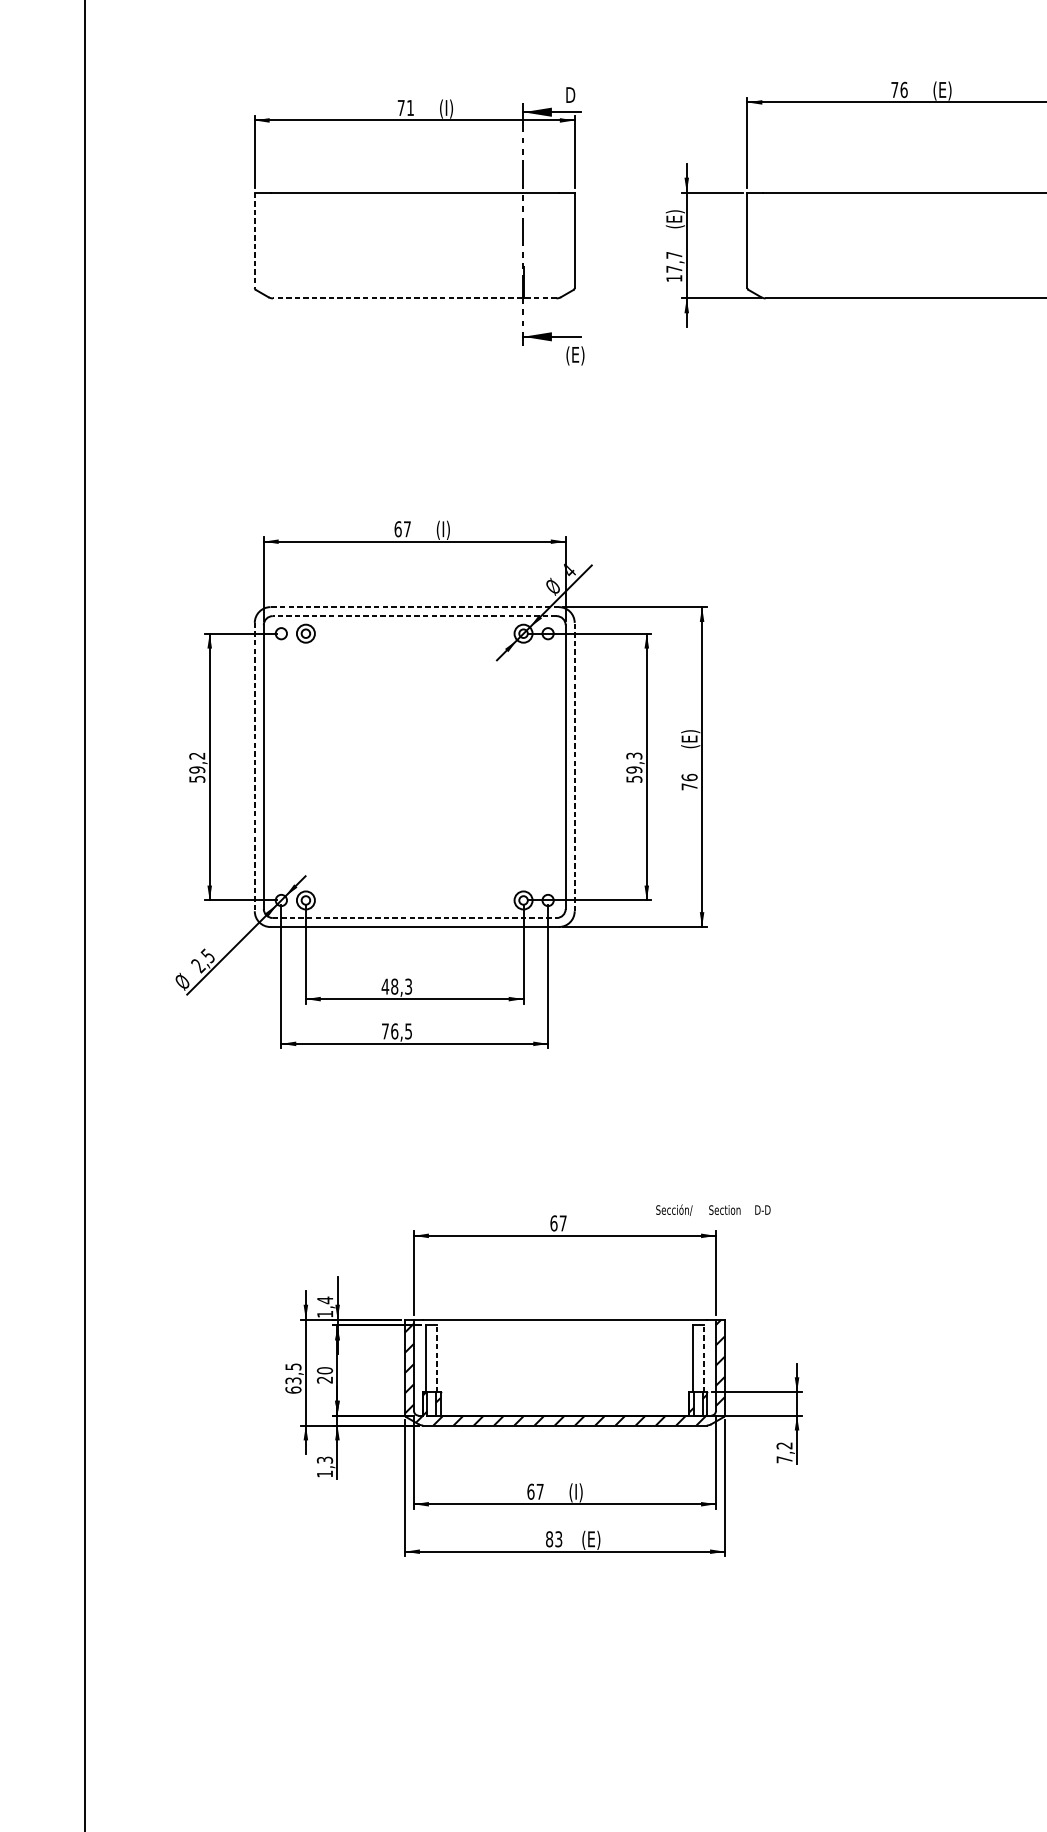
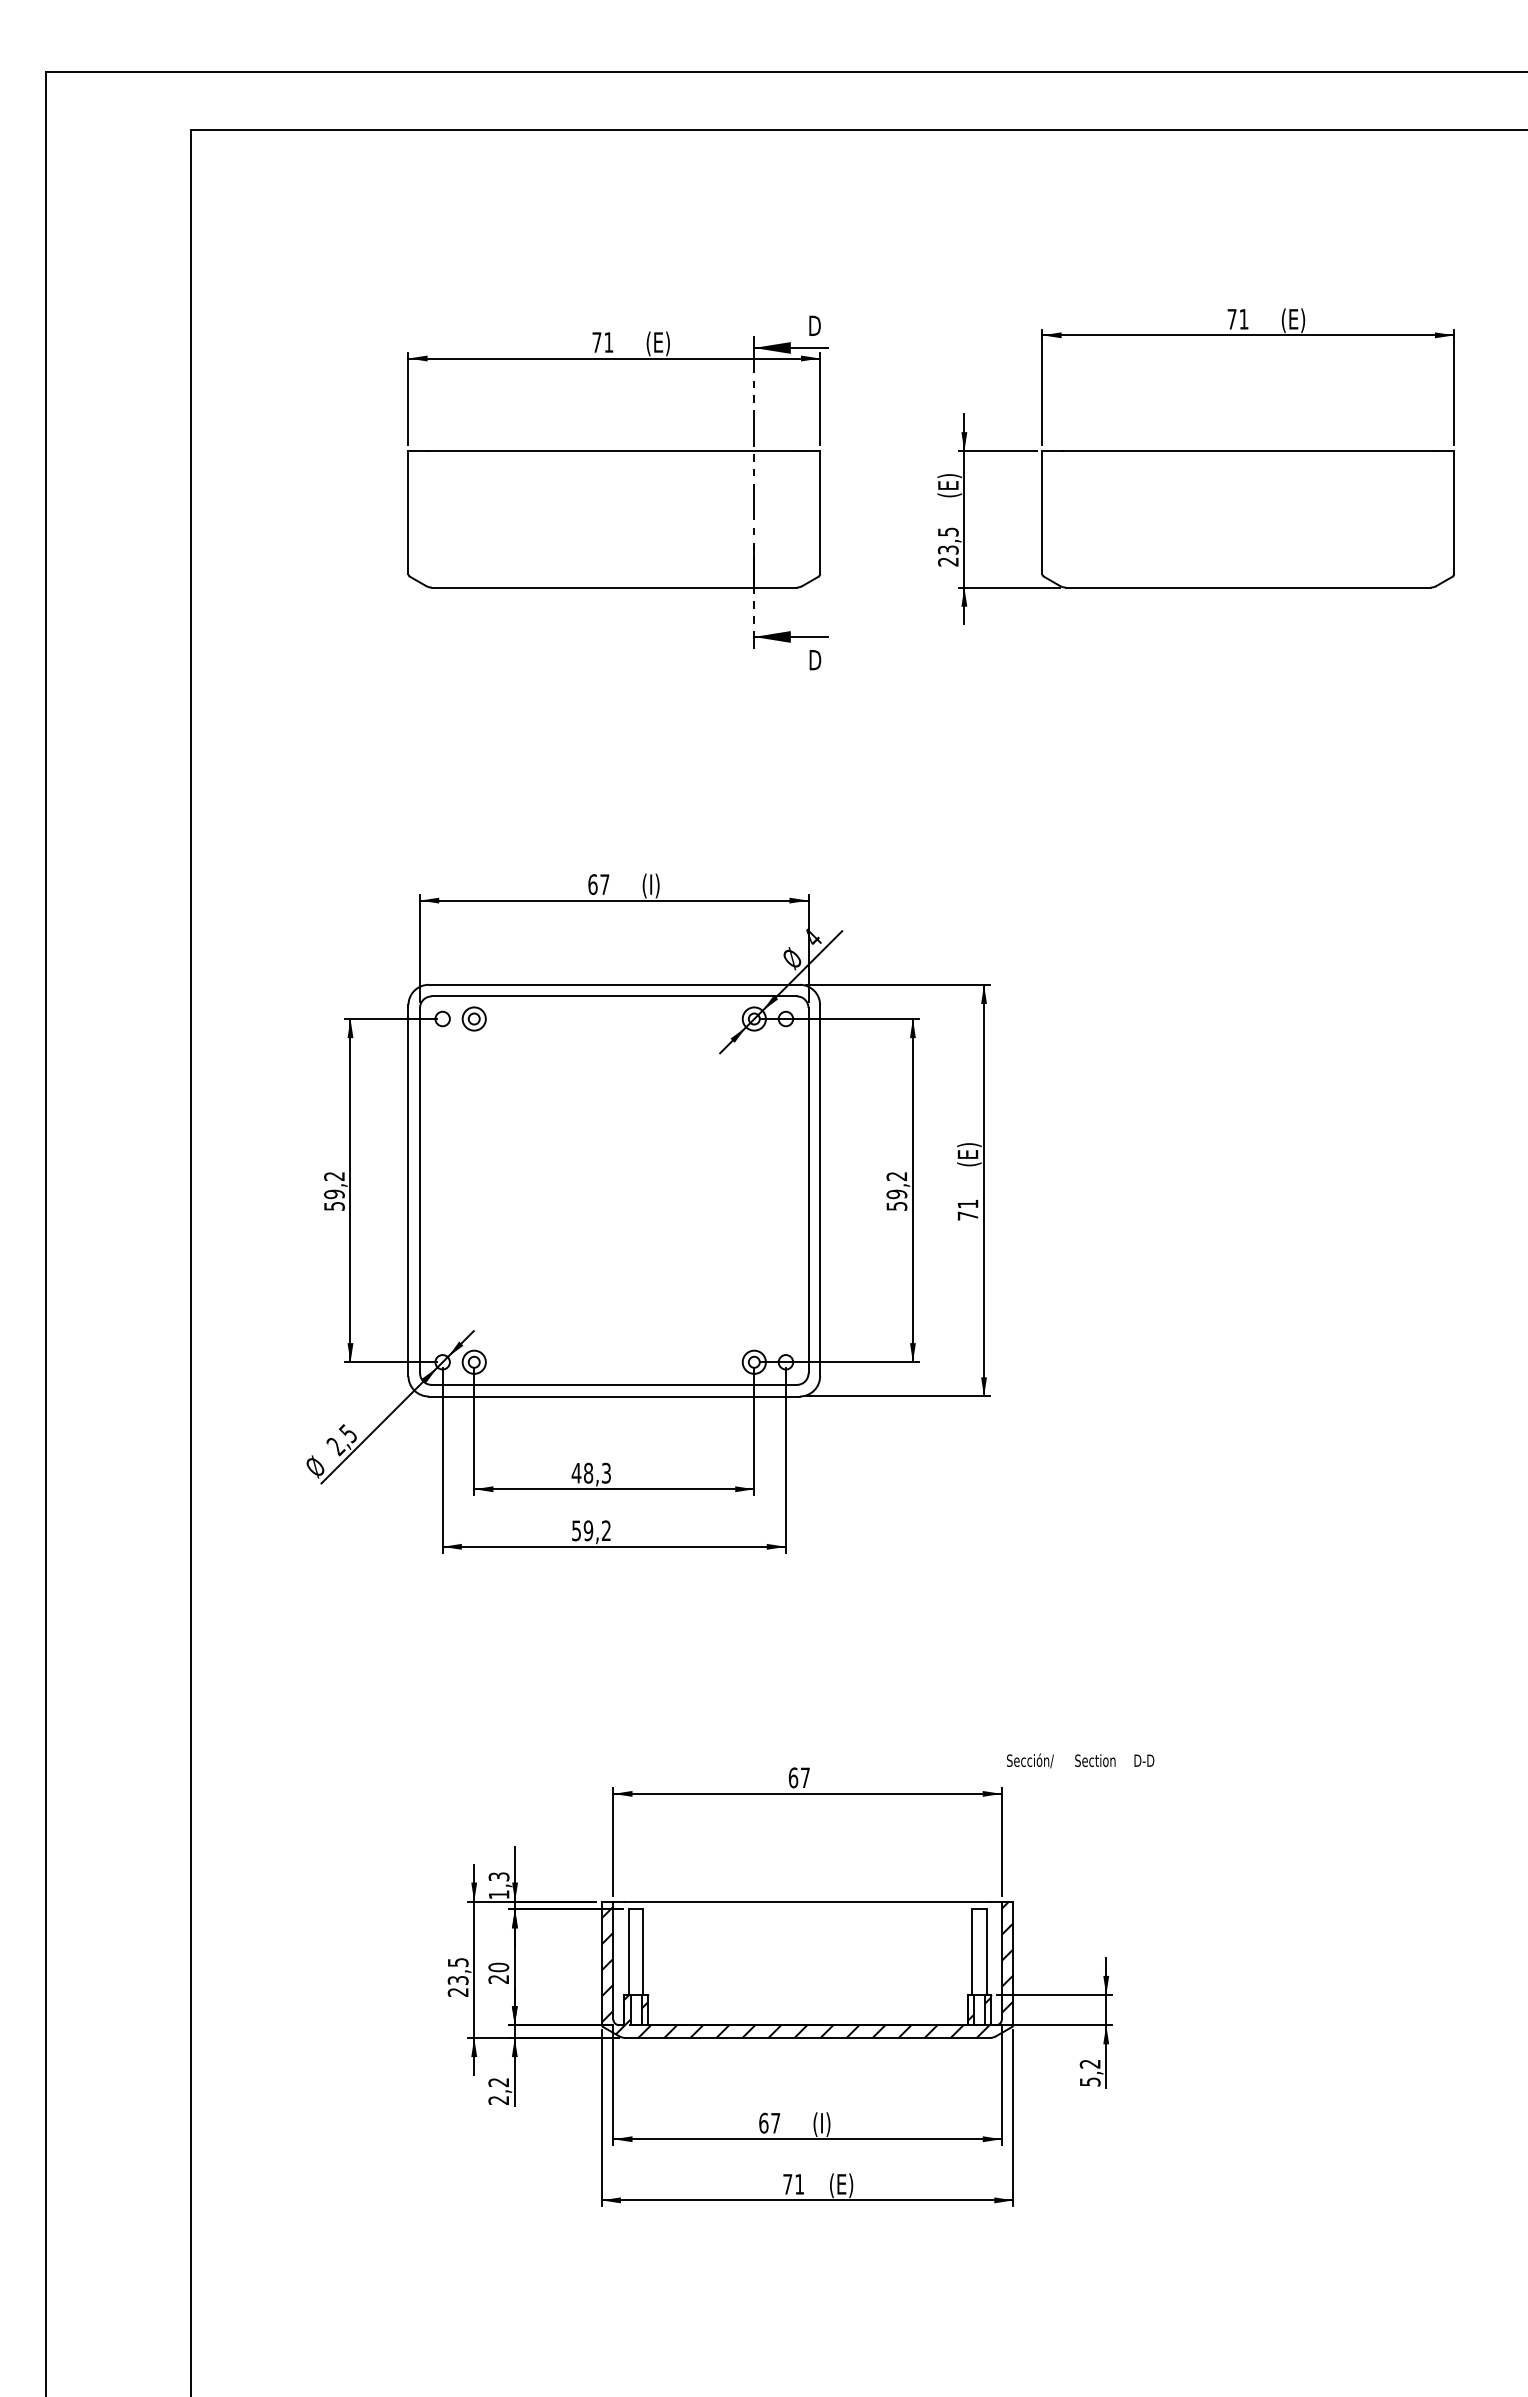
text: (903, 89) -> (1243, 318), 76 -> 71
text: (452, 108) -> (662, 343), (I) -> (E)
line: (254, 240) -> (408, 513), dashed -> solid
text: (673, 266) -> (947, 546), 17,7 -> 23,5
line: (414, 298) -> (613, 587), dashed -> solid
text: (574, 355) -> (820, 661), (E) -> D
line: (414, 606) -> (614, 984), dashed -> solid
line: (414, 616) -> (614, 996), dashed -> solid
text: (634, 756) -> (896, 1176), 59,3 -> 59,2
line: (254, 766) -> (408, 1190), dashed -> solid
line: (574, 766) -> (820, 1190), dashed -> solid
text: (689, 777) -> (967, 1203), 76 -> 71
line: (414, 917) -> (614, 1384), dashed -> solid
text: (397, 1031) -> (591, 1530), 76,5 -> 59,2
text: (713, 1209) -> (1080, 1760), moved
text: (324, 1300) -> (498, 1876), 1,4 -> 1,3
line: (437, 1359) -> (643, 1952), dashed -> solid
line: (703, 1359) -> (986, 1952), dashed -> solid
text: (292, 1389) -> (457, 1991), 63,5 -> 23,5
text: (784, 1459) -> (1090, 2081), 7,2 -> 5,2
text: (324, 1467) -> (498, 2091), 1,3 -> 2,2
text: (554, 1538) -> (793, 2183), 83 -> 71

